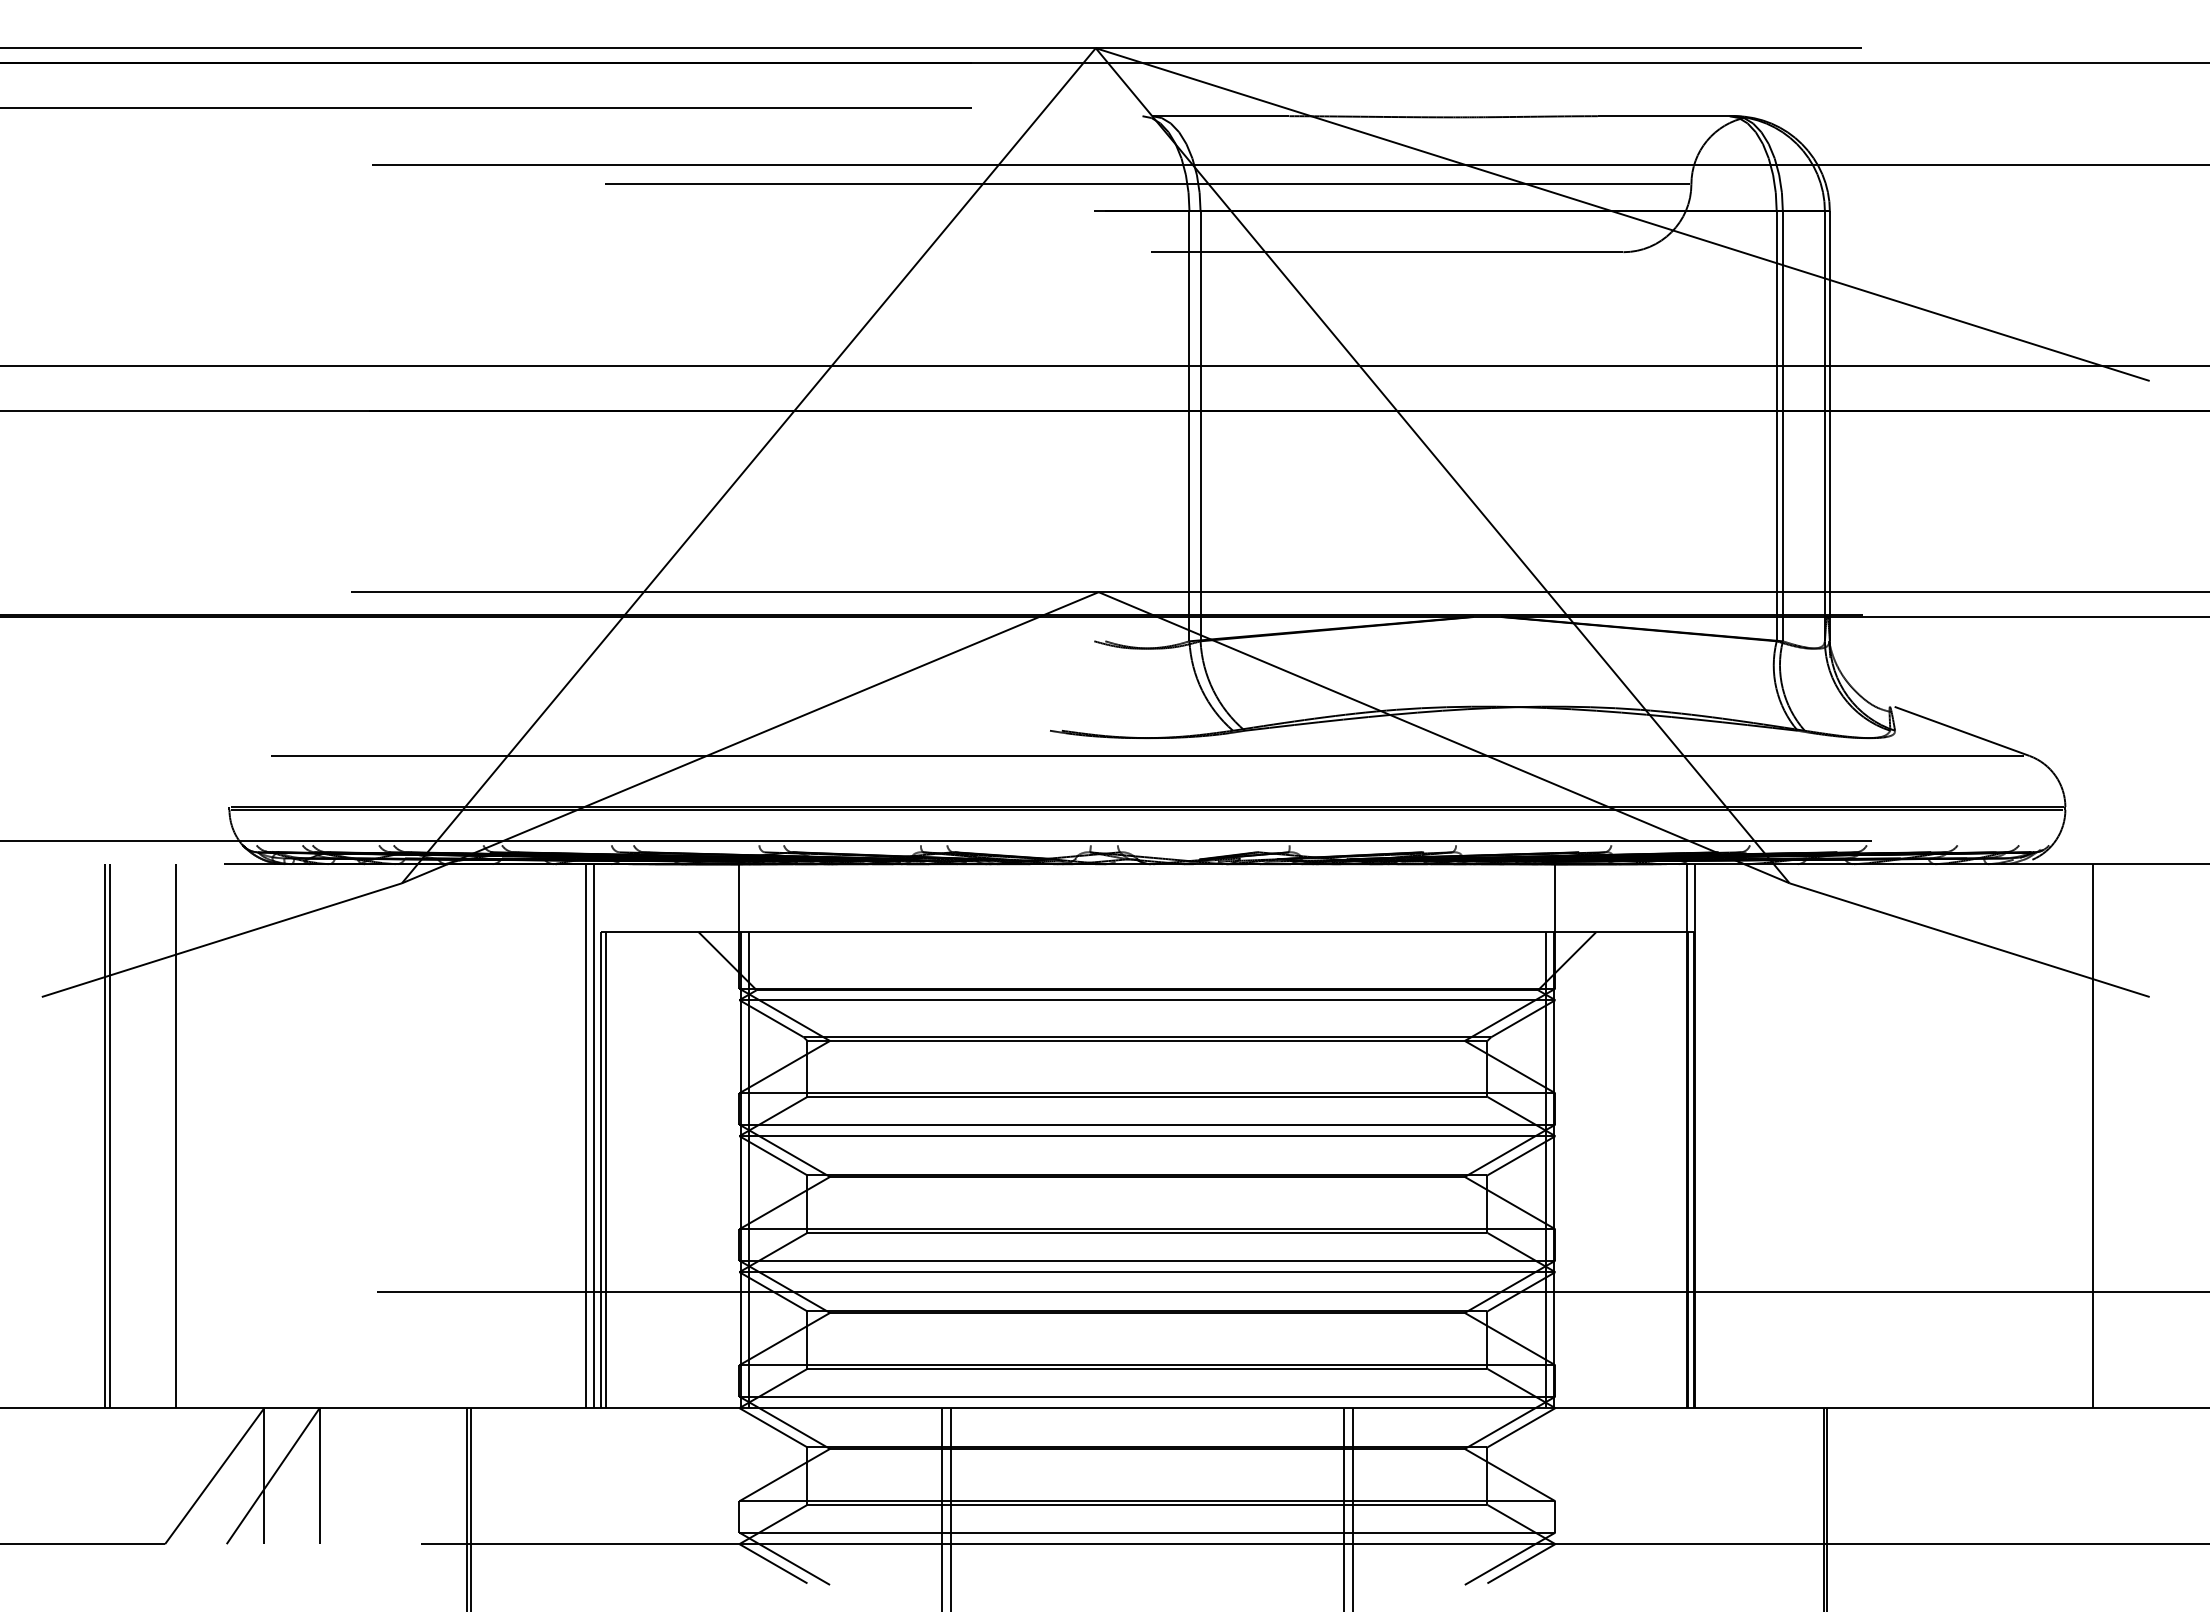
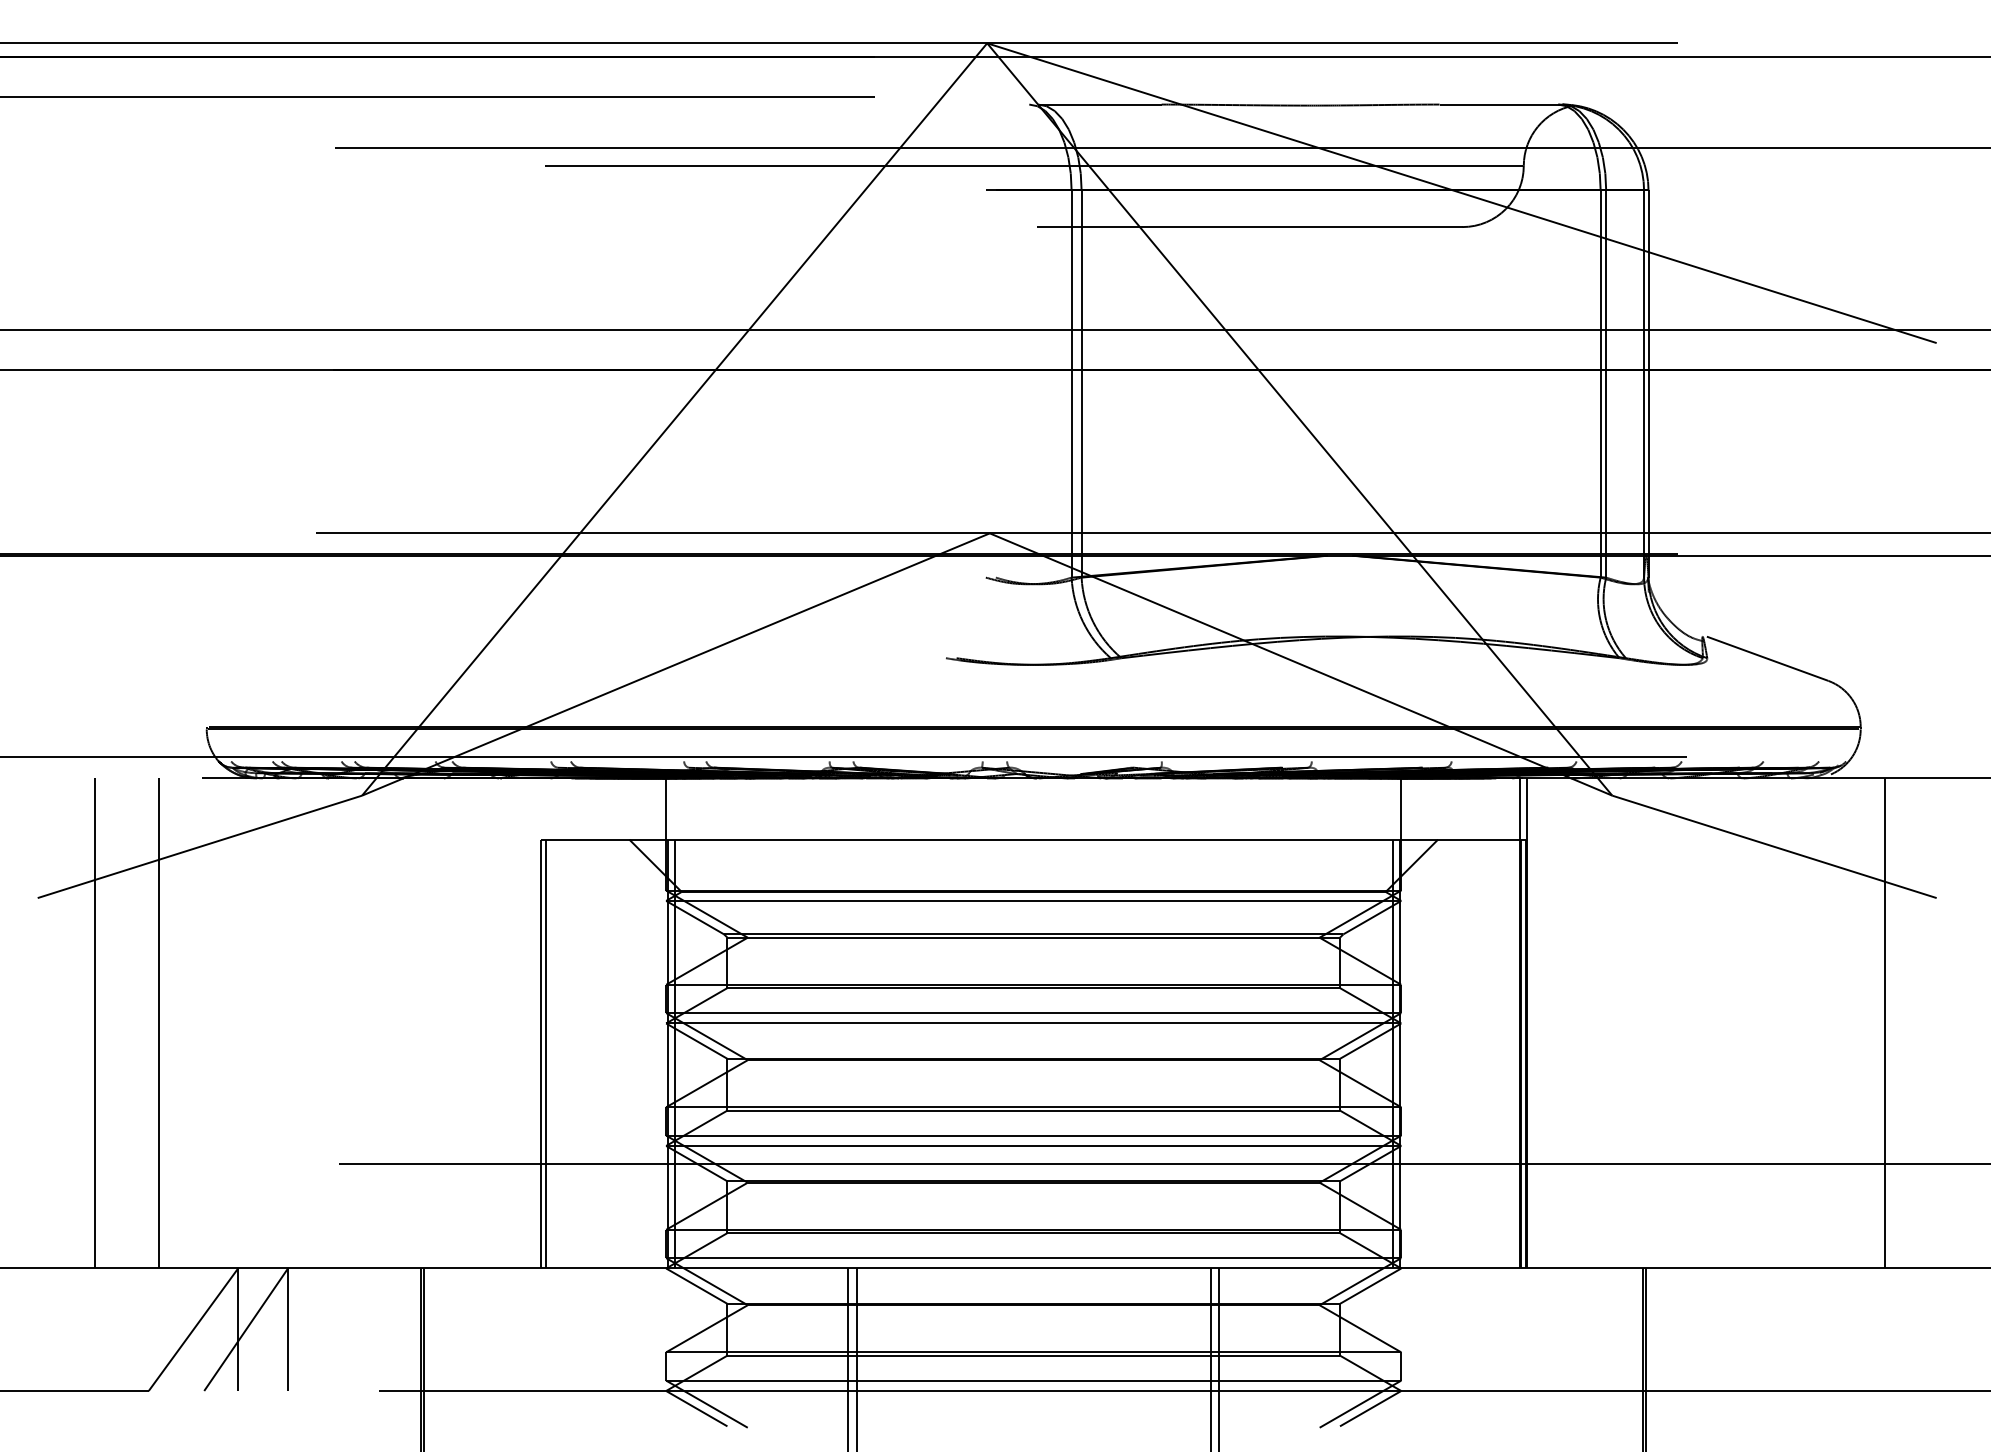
line: (1146, 755) -> (1032, 680), removed
line: (110, 1136) -> (99, 1023), removed
line: (585, 1136) -> (527, 1023), removed
line: (593, 1136) -> (534, 1023), removed

